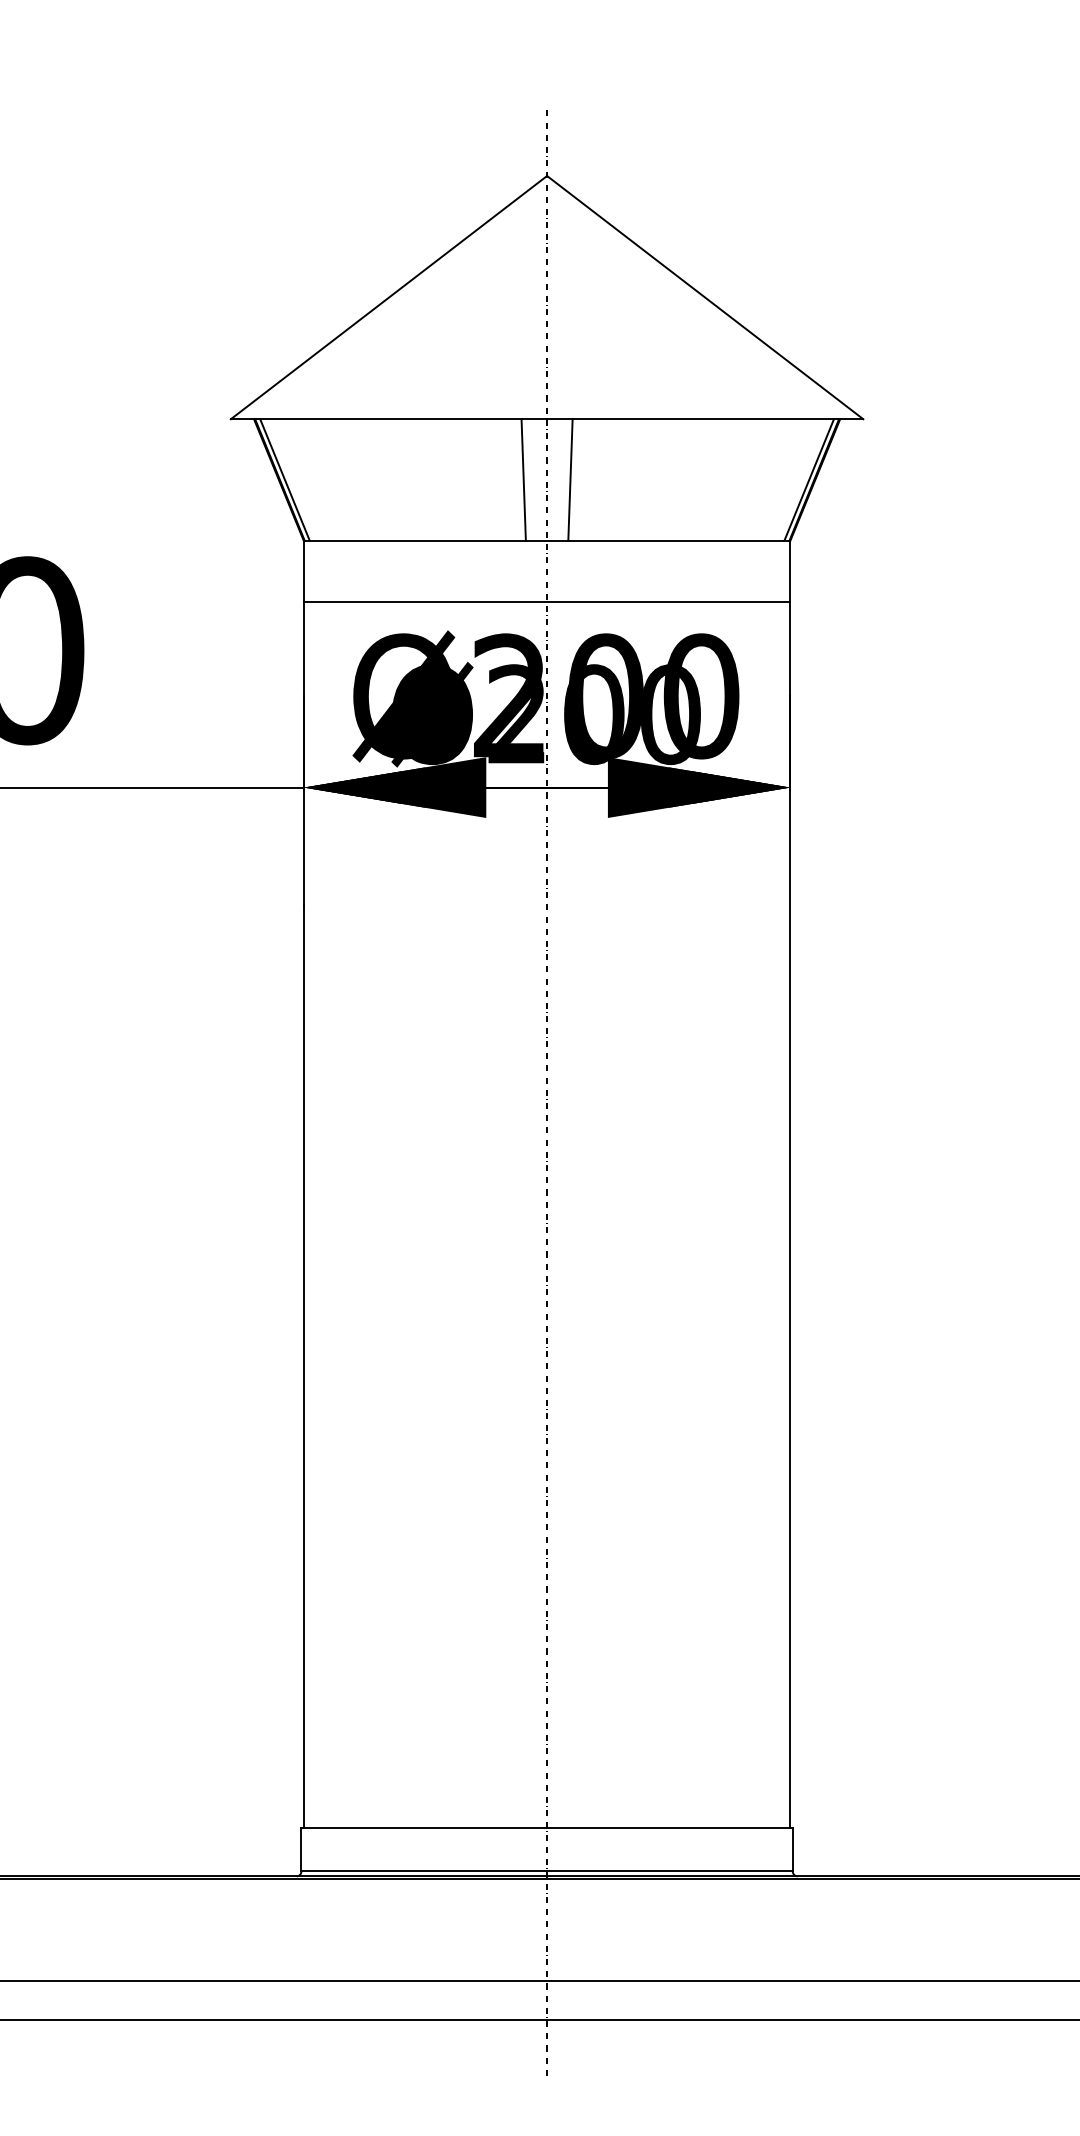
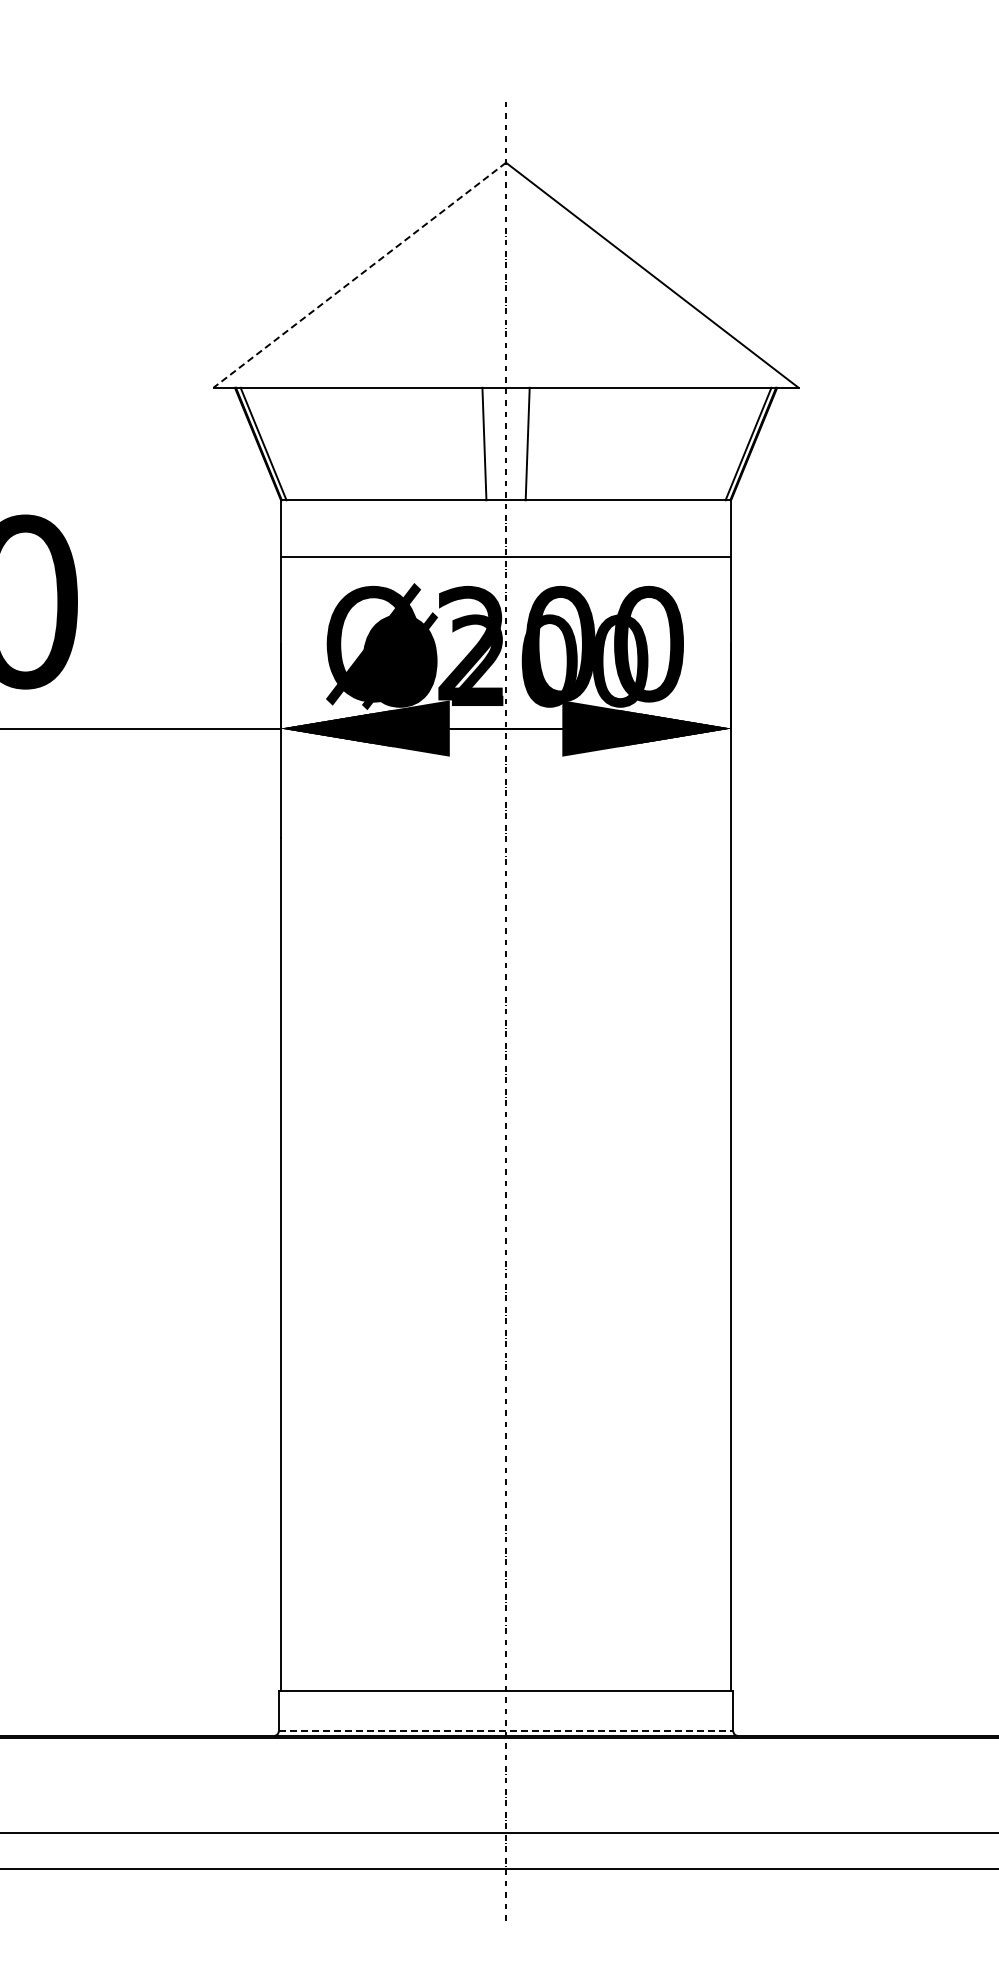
line: (388, 297) -> (359, 275), solid -> dashed
line: (547, 1871) -> (506, 1731), solid -> dashed

